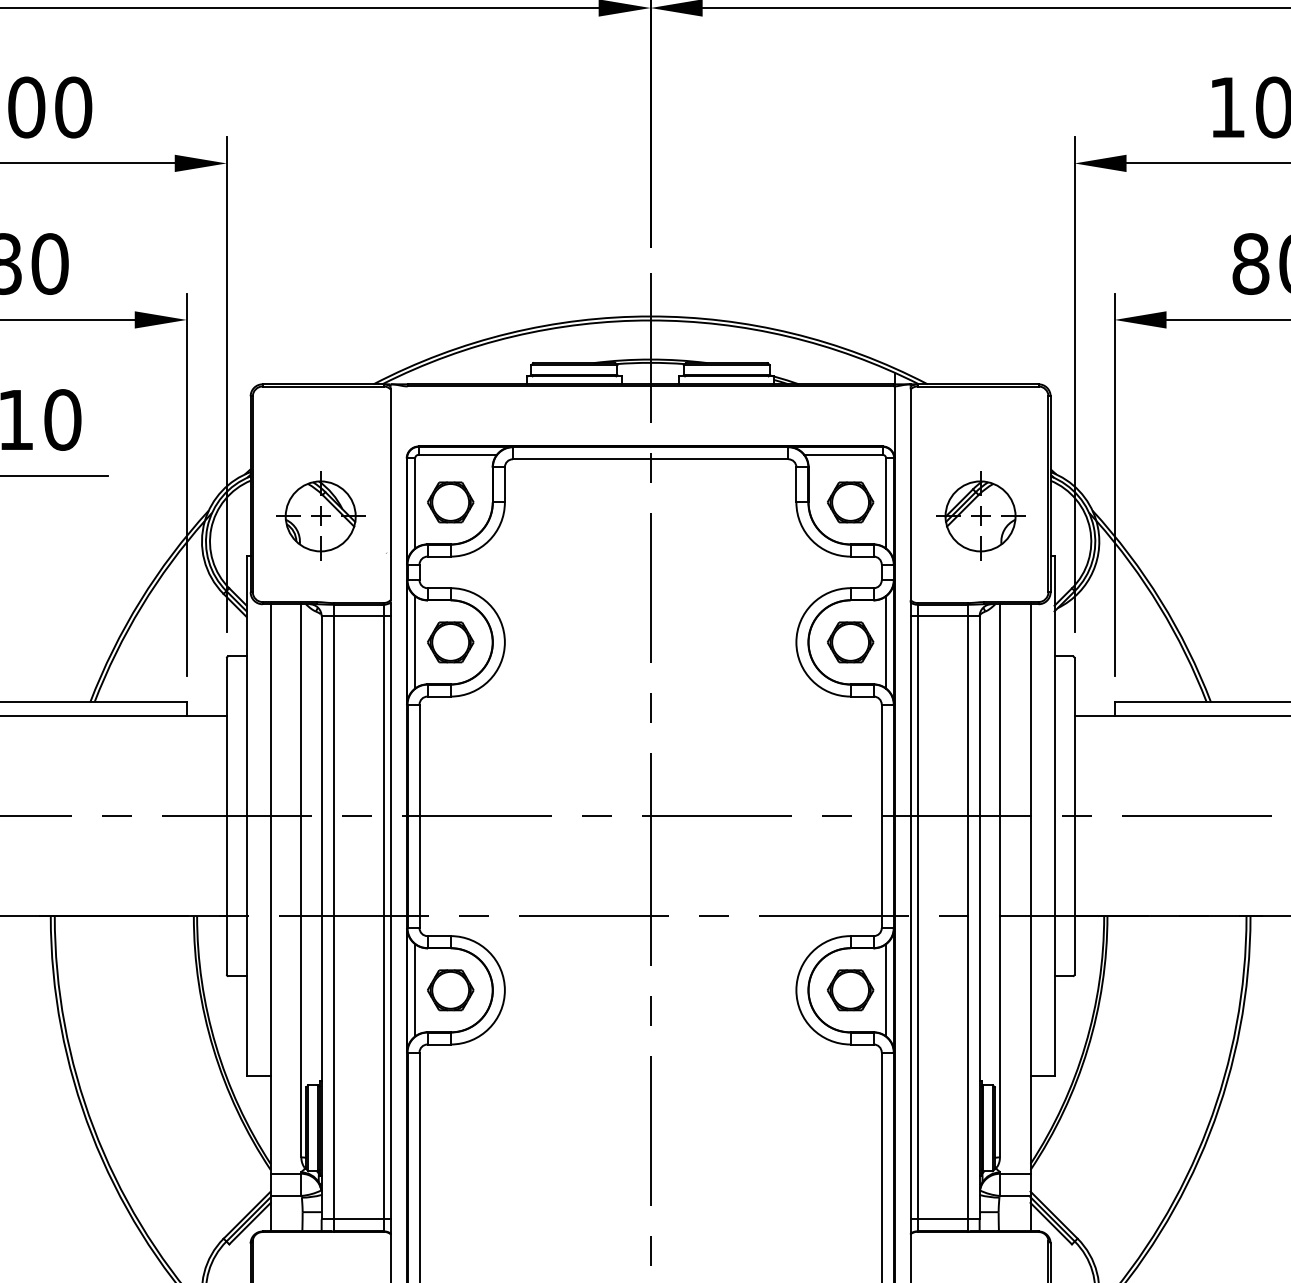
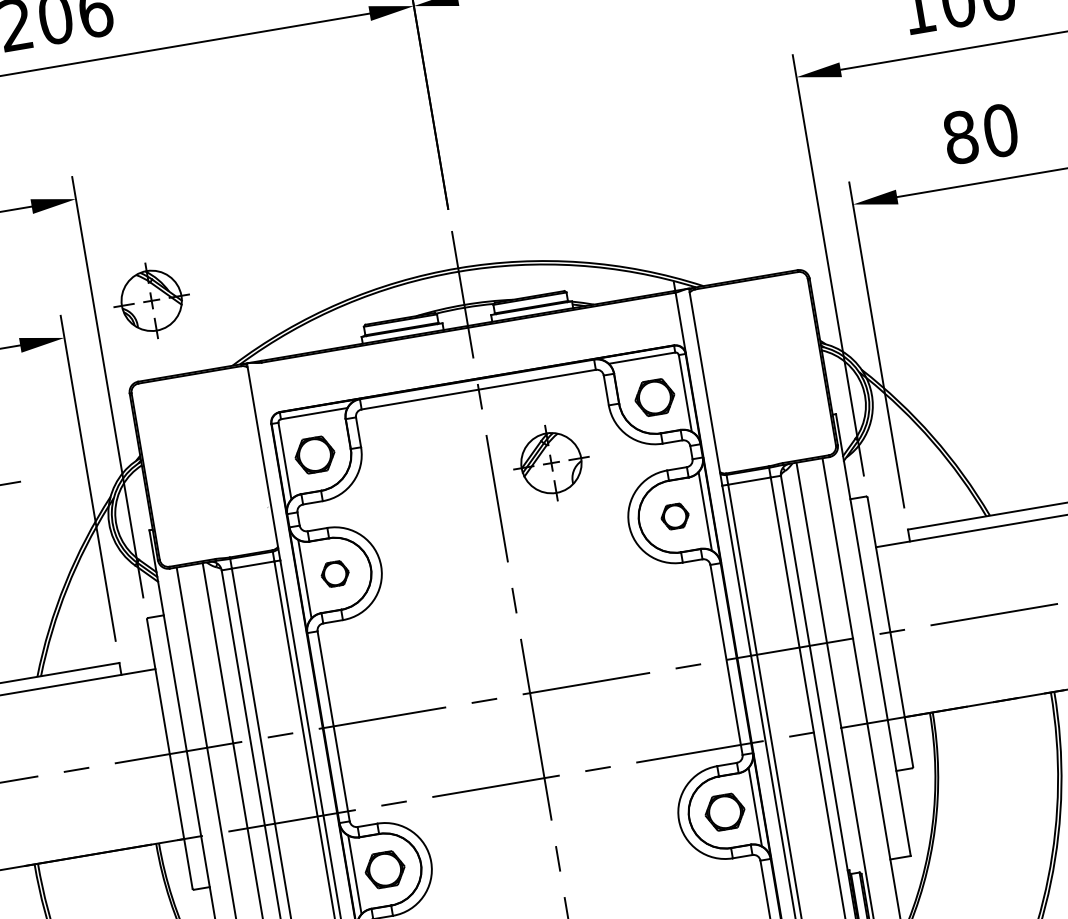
part: (320, 515) -> (151, 300), moved
part: (980, 515) -> (551, 462), moved
part: (450, 642) -> (334, 574), size x0.7
part: (850, 642) -> (674, 516), size x0.7

